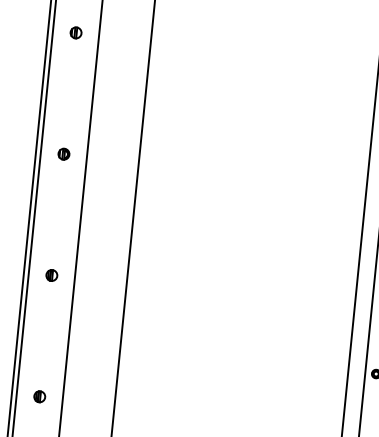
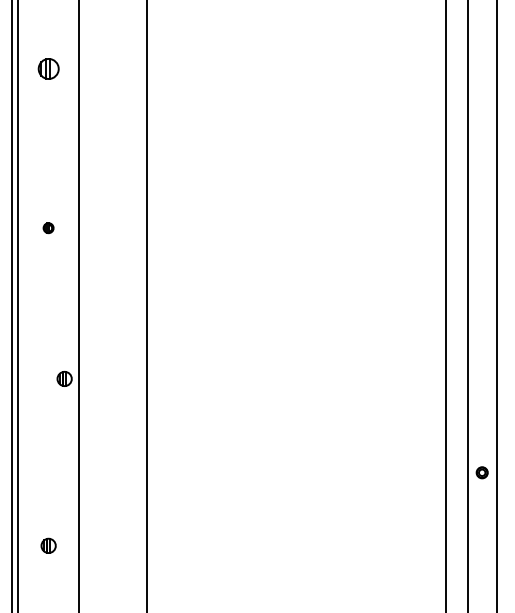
part: (75, 33) -> (48, 69), size x1.4
part: (63, 154) -> (48, 228), size x0.7
part: (51, 275) -> (64, 378), moved

